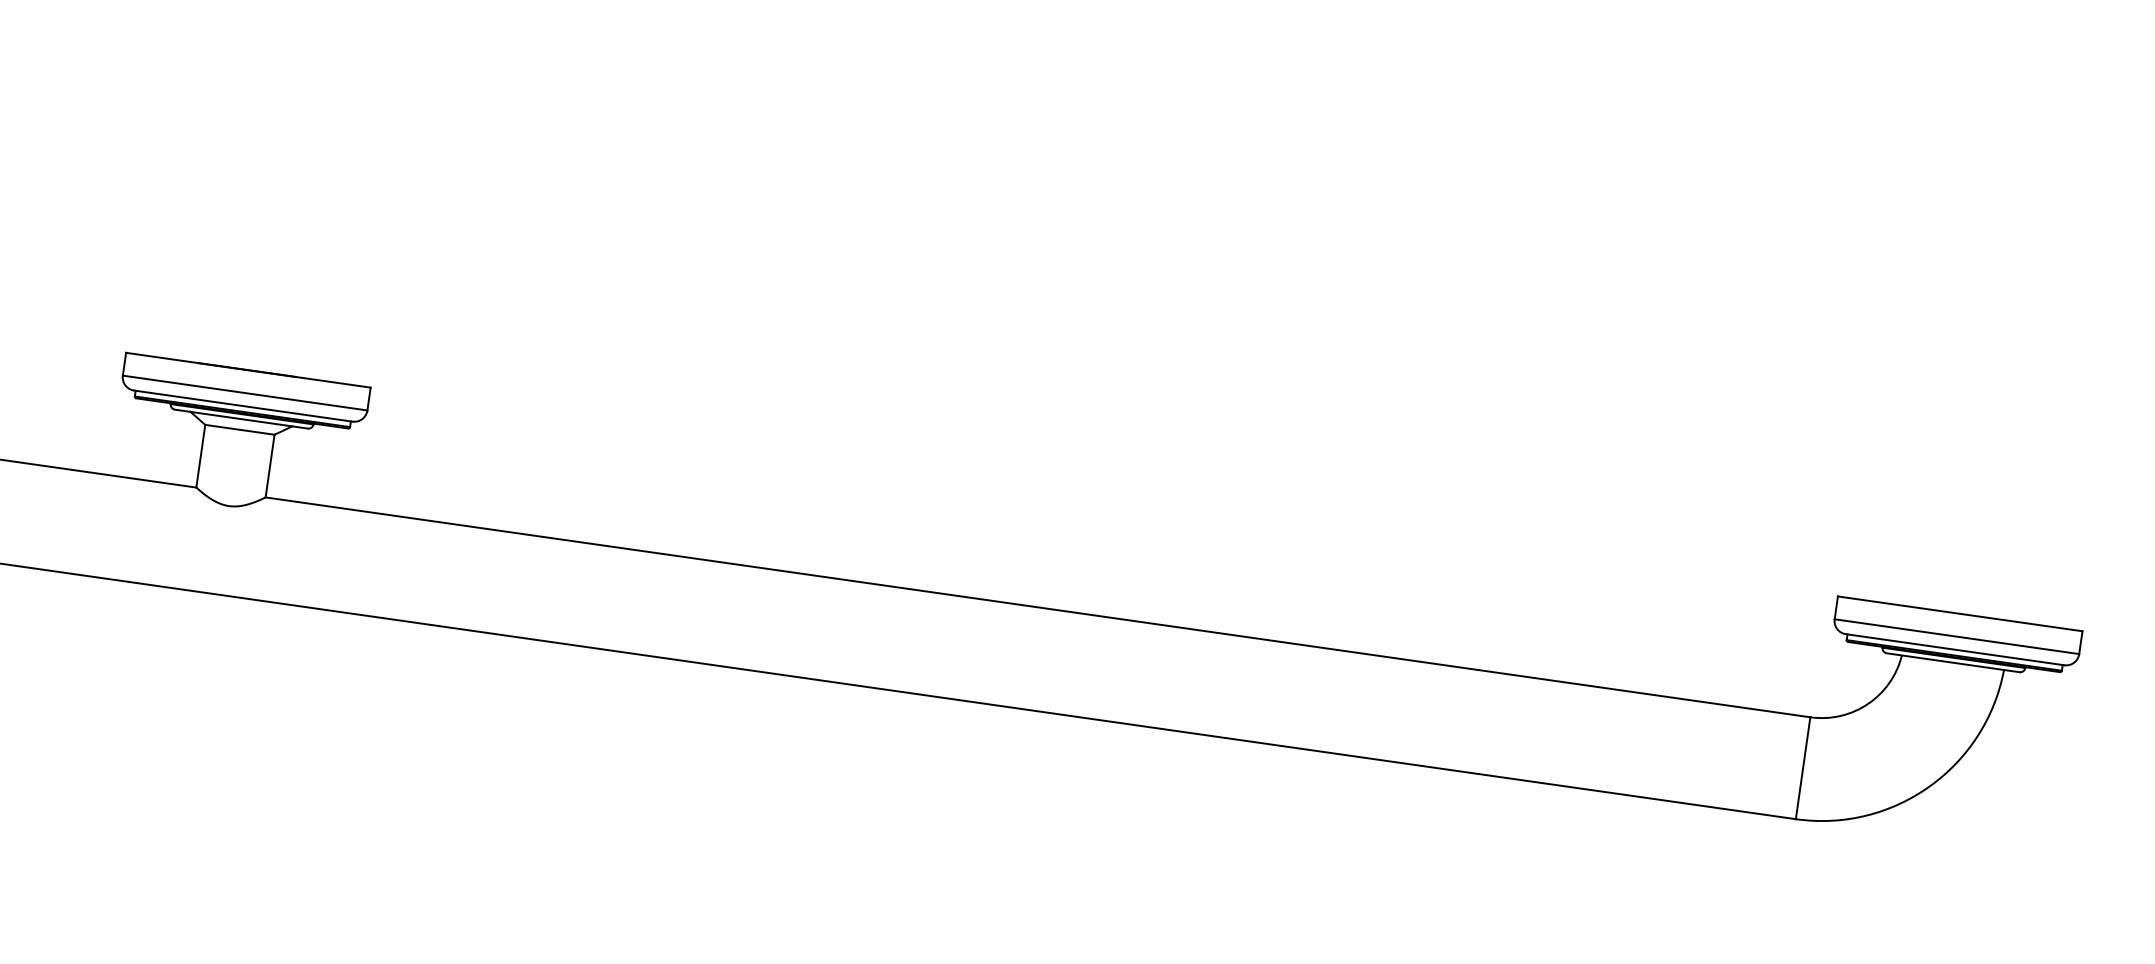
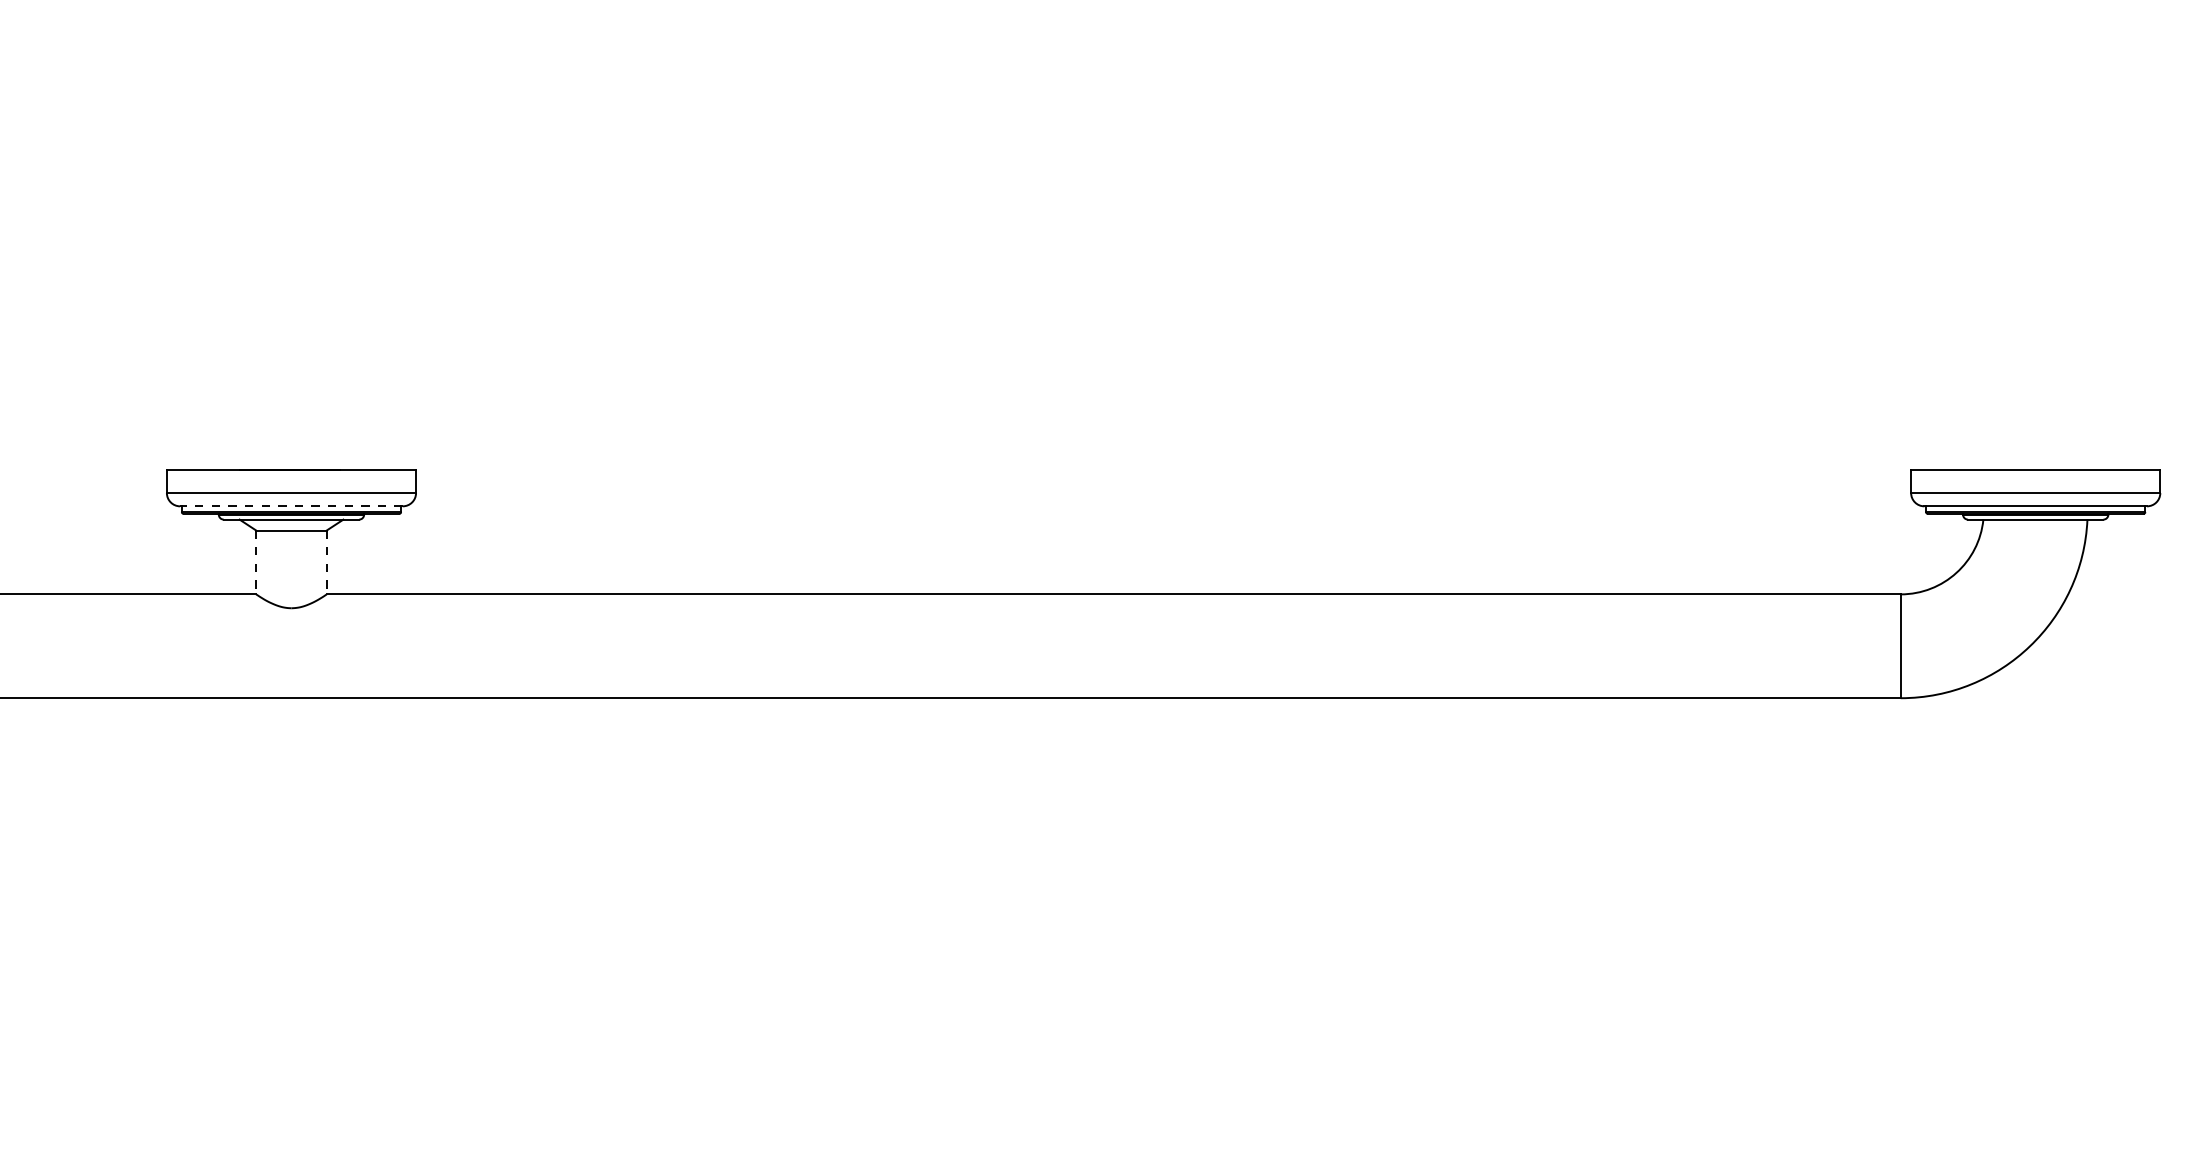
line: (242, 406) -> (290, 506), solid -> dashed
line: (201, 456) -> (256, 562), solid -> dashed
line: (269, 466) -> (326, 562), solid -> dashed

